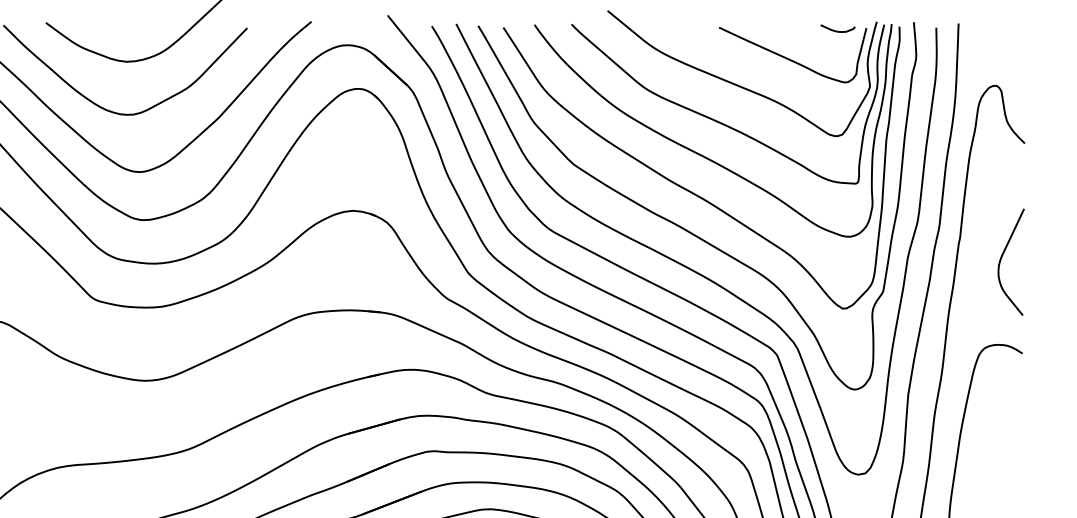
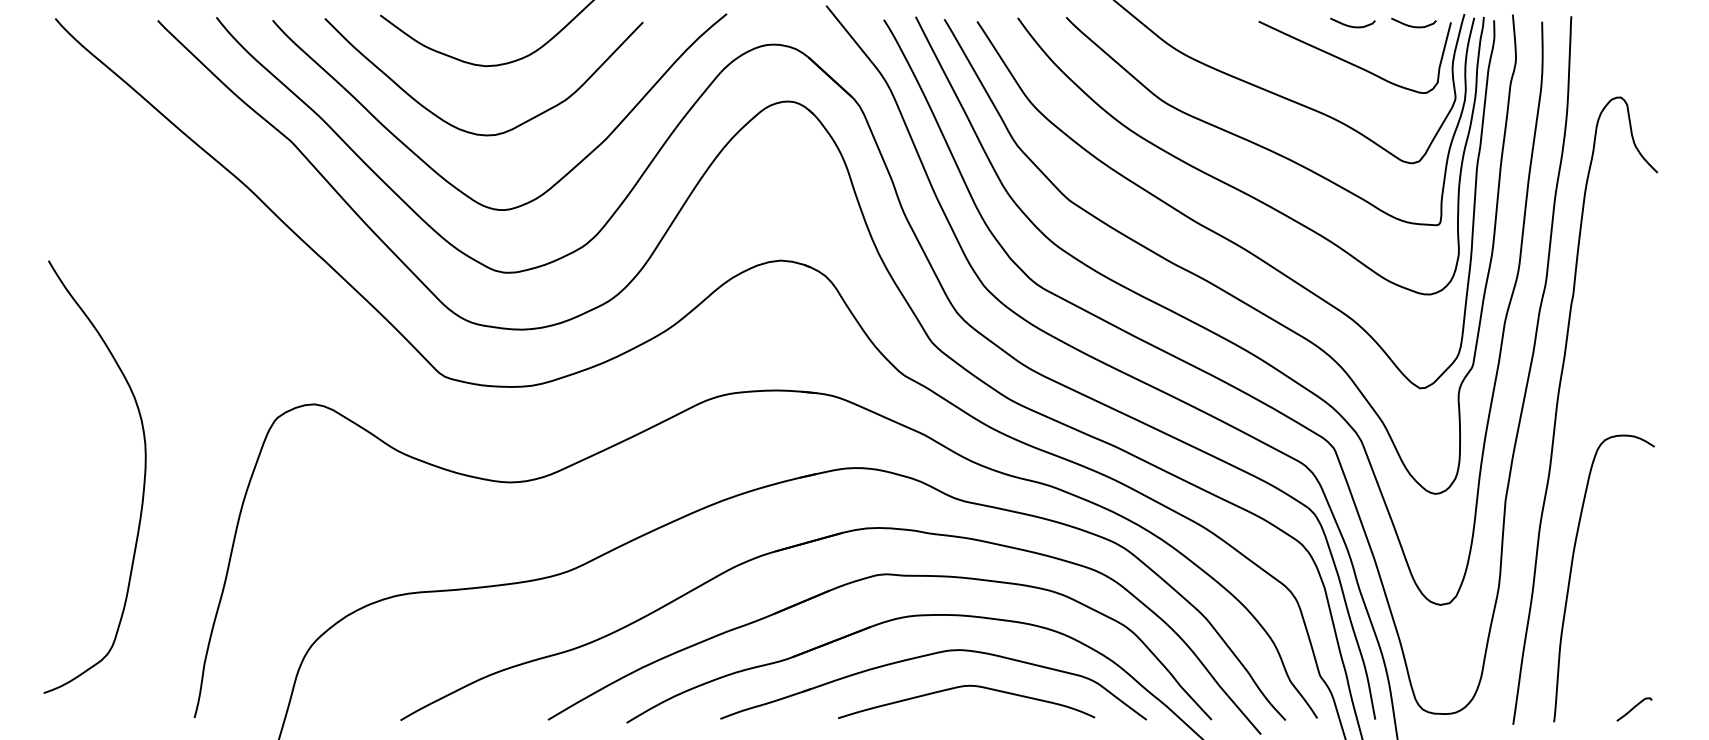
curve: (790, 30) -> (1351, 25), added
curve: (1002, 257) -> (1628, 321), removed

